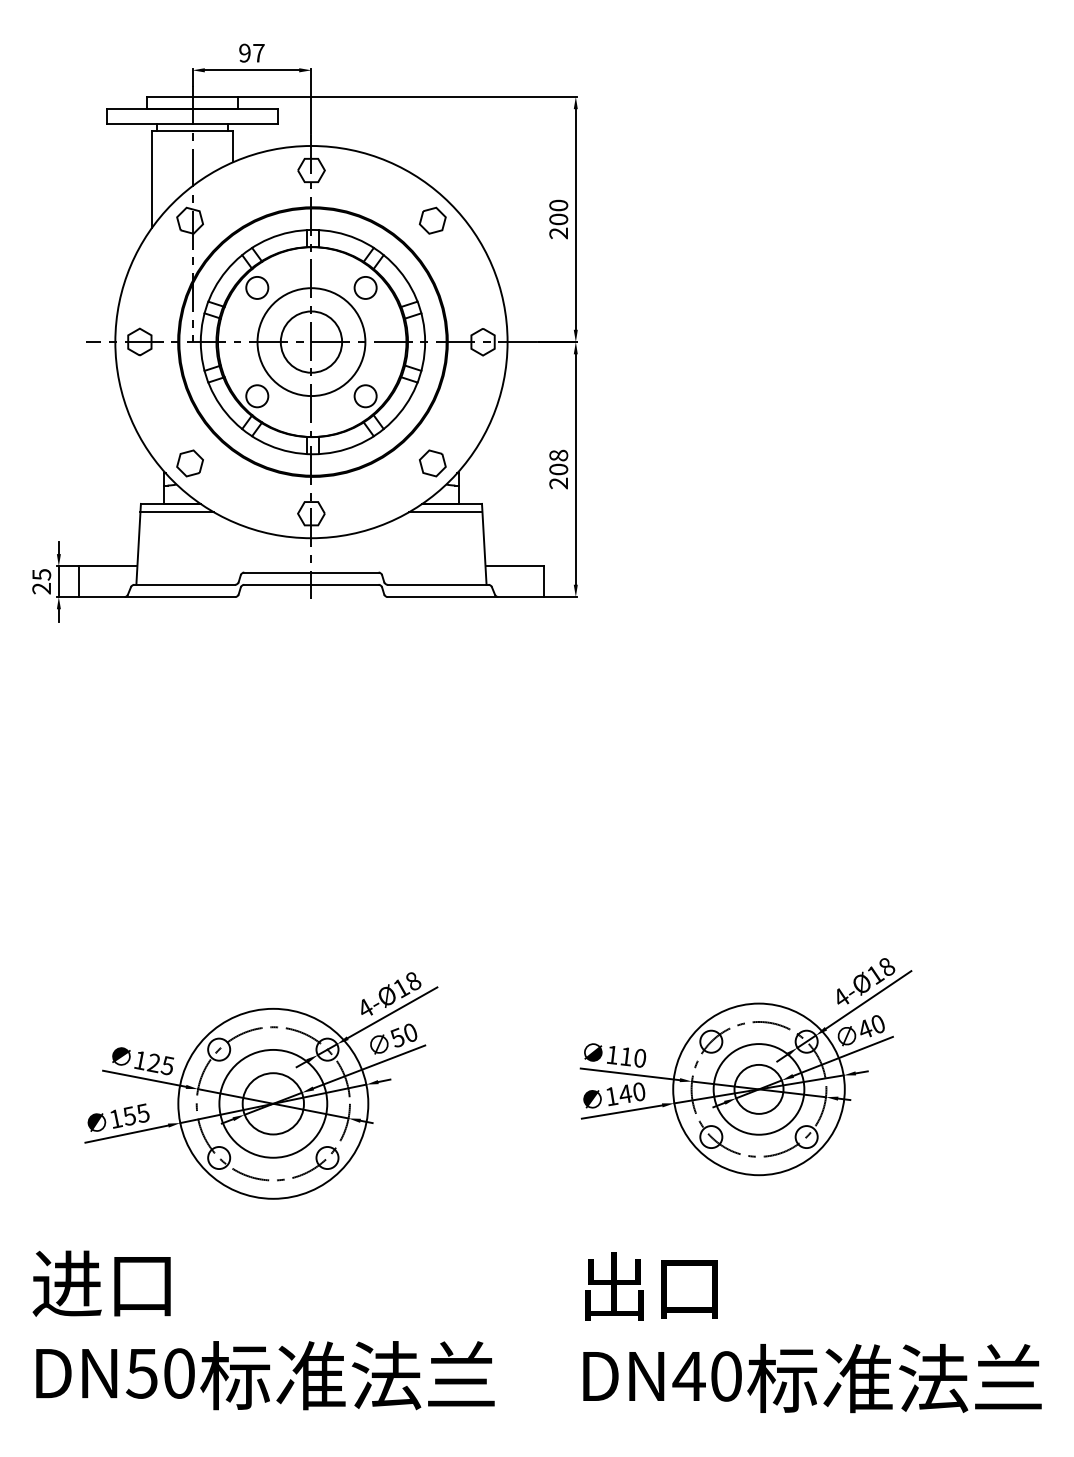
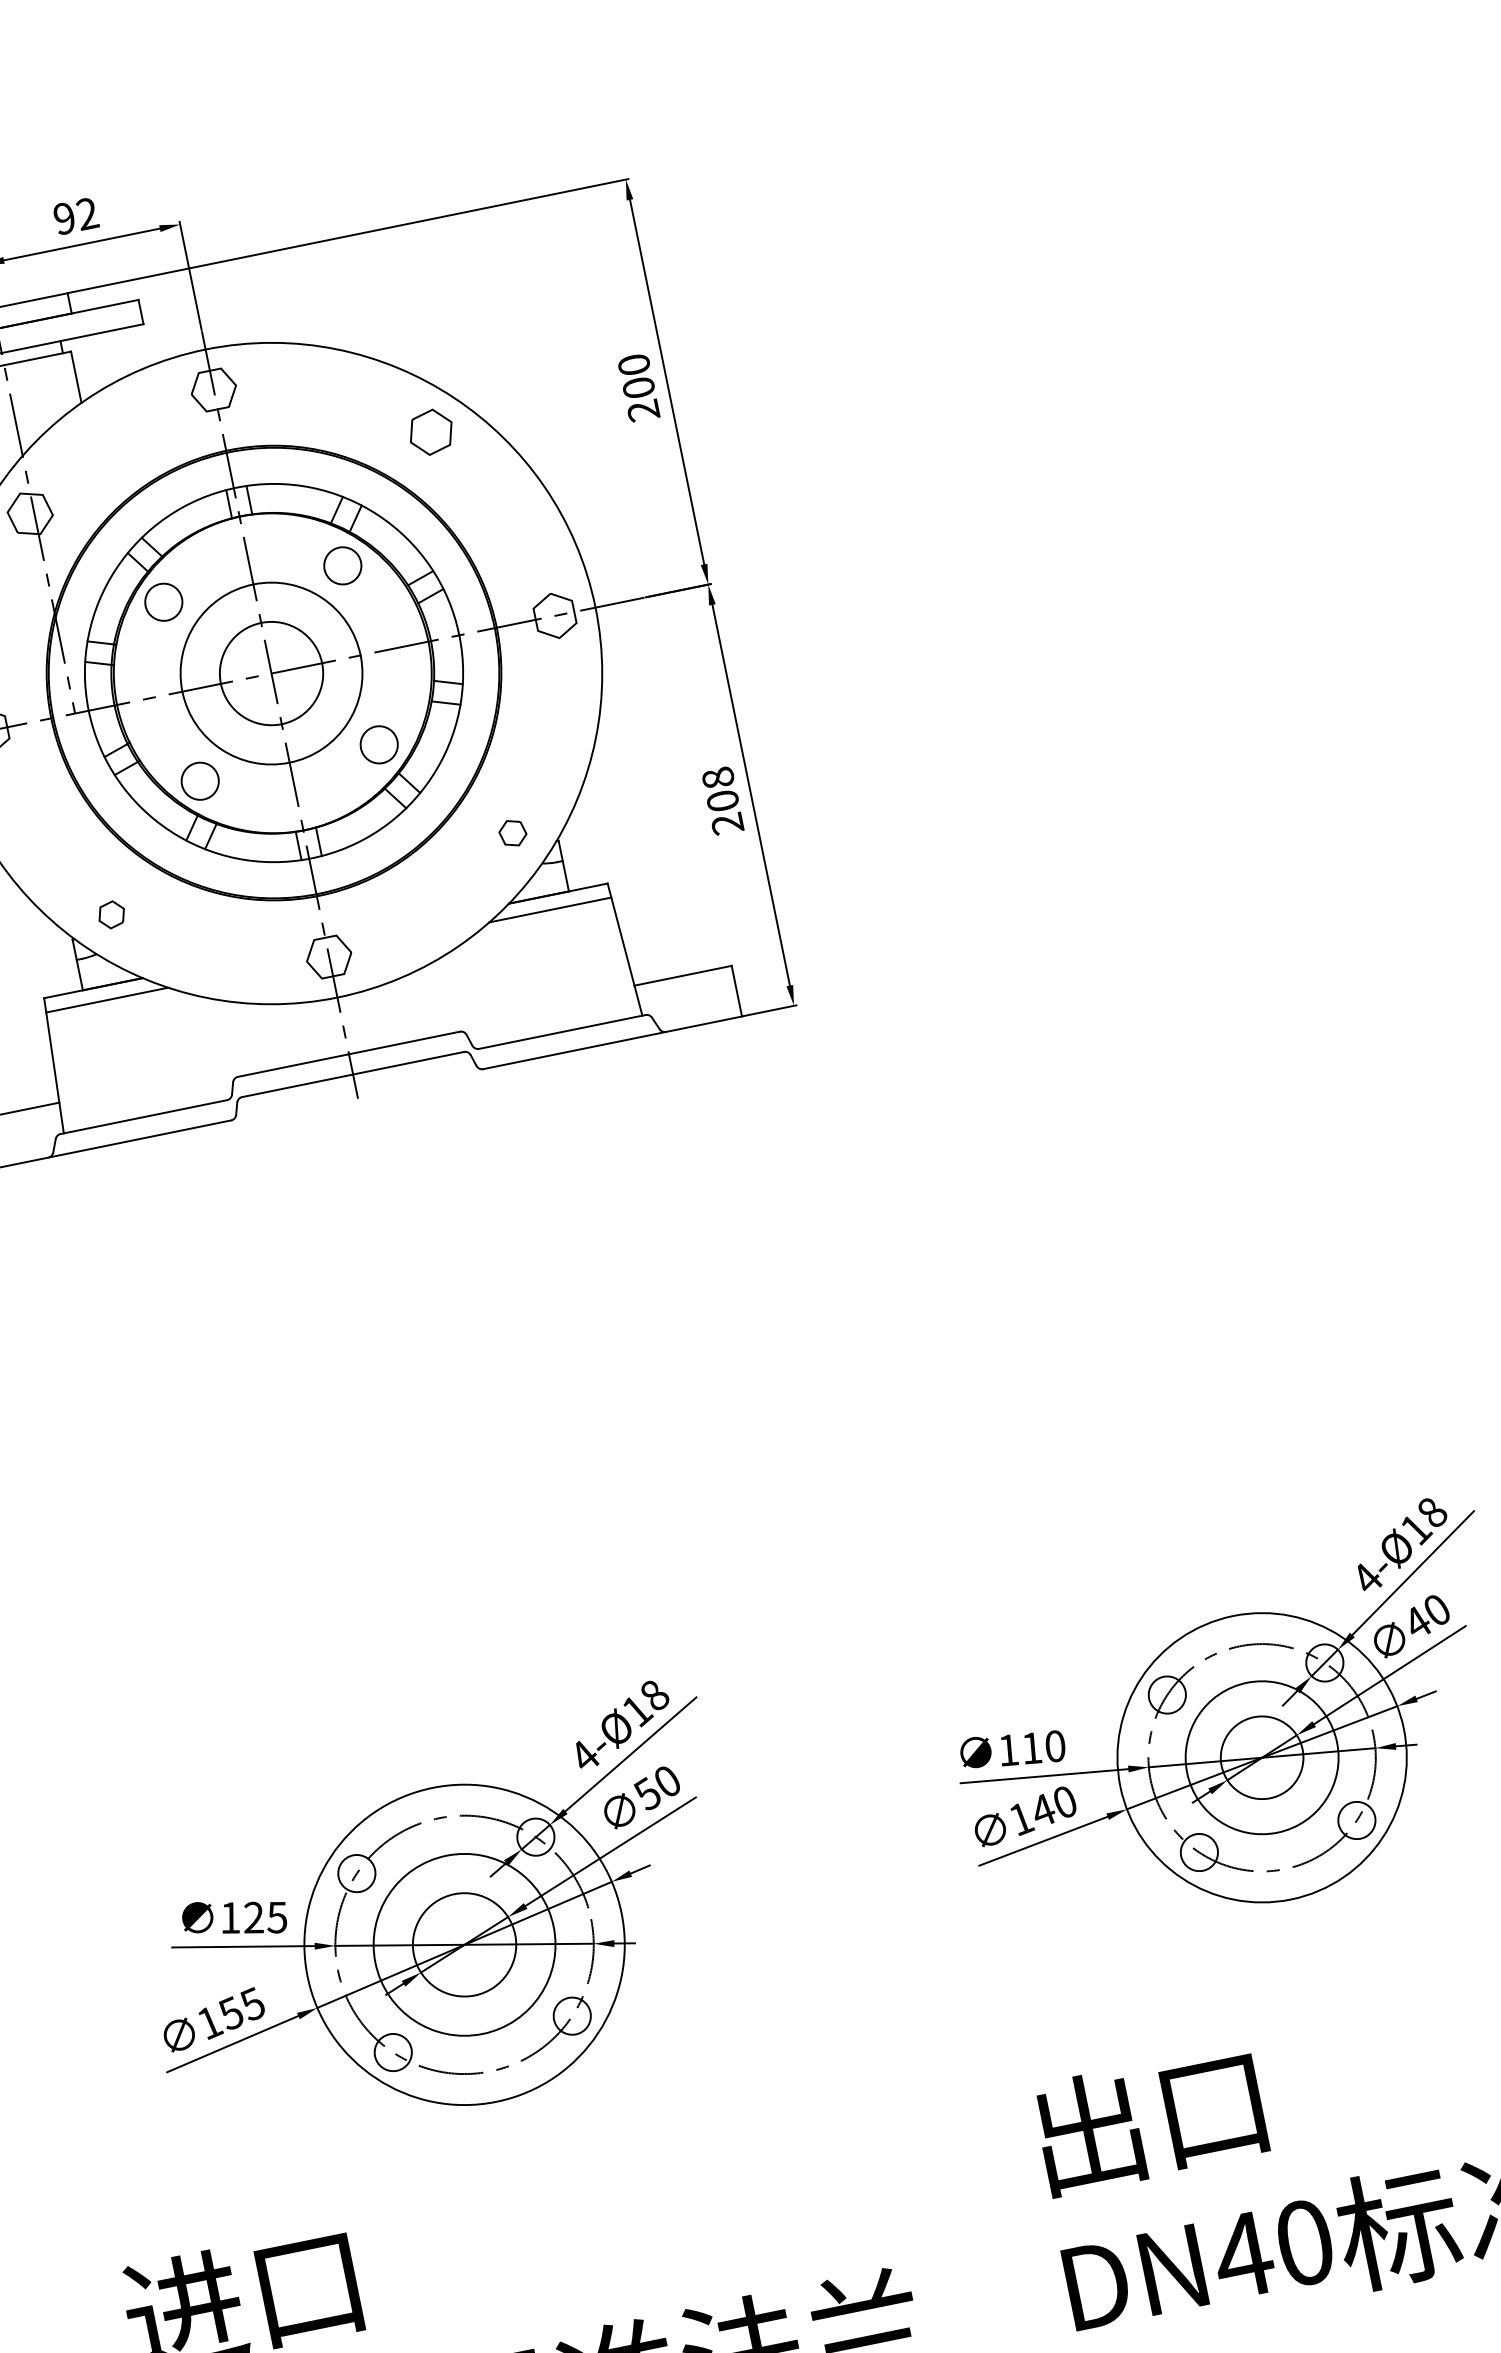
text: (258, 52) -> (86, 212), 97 -> 92
part: (189, 463) -> (110, 915), size x0.6
part: (432, 463) -> (512, 833), size x0.6

